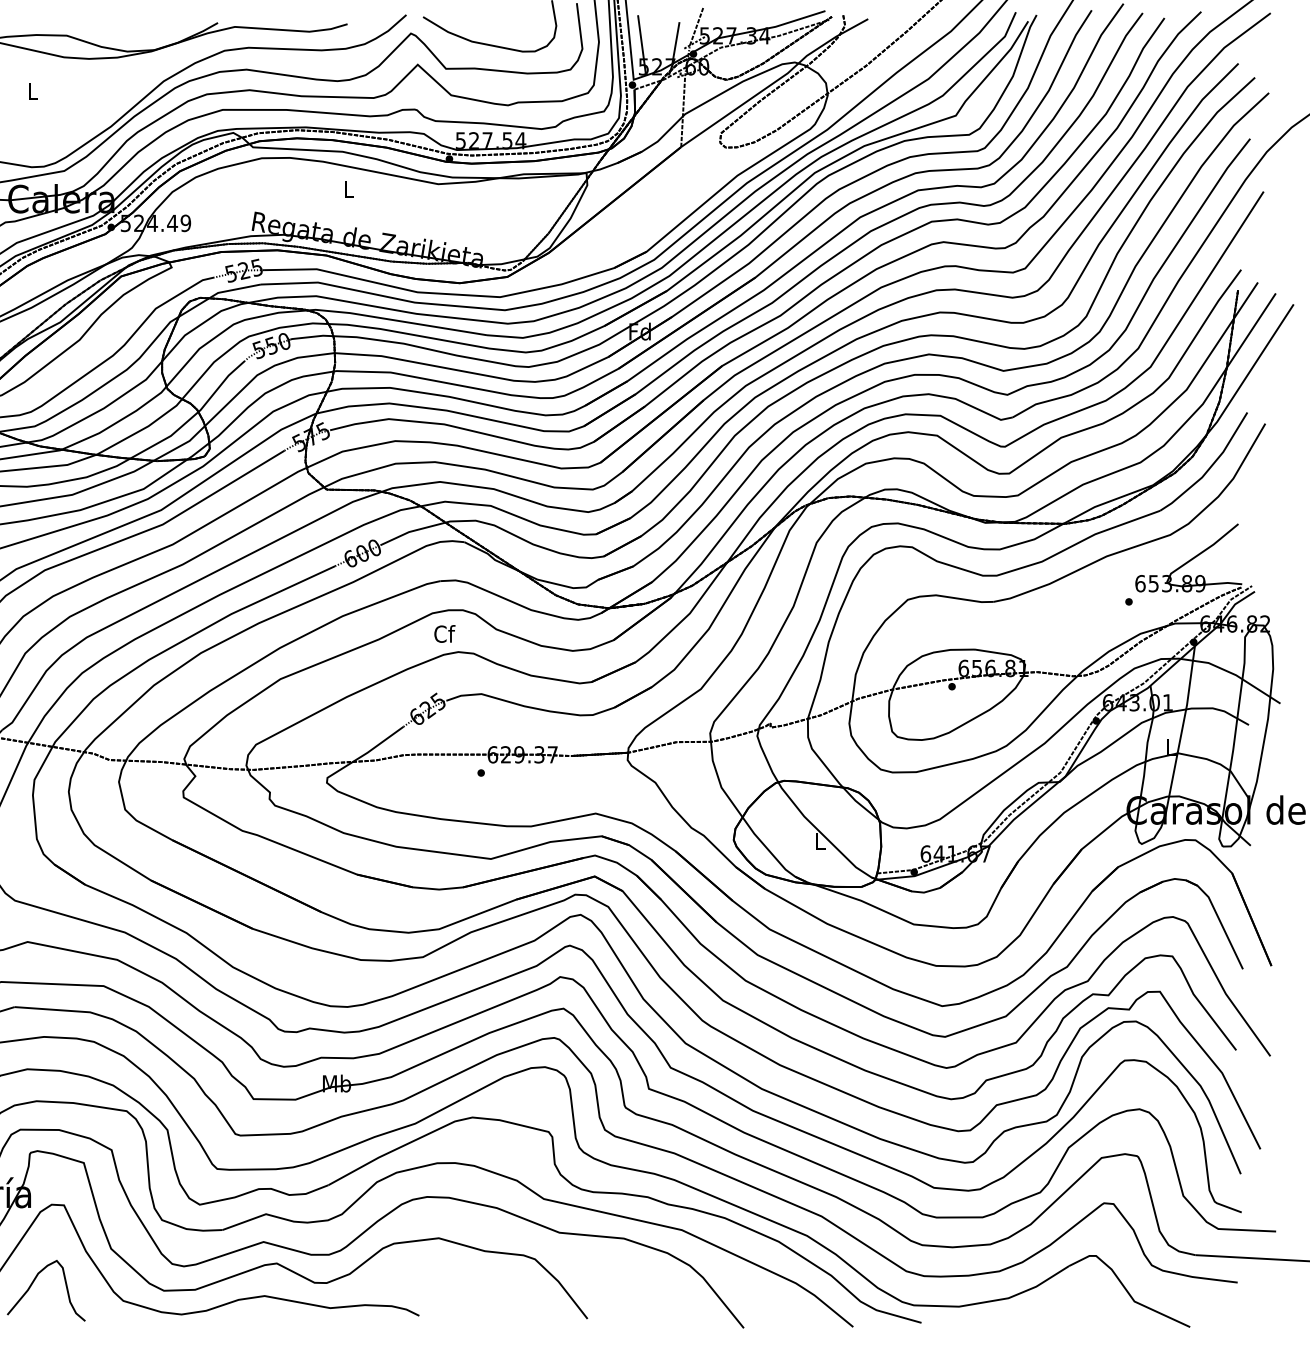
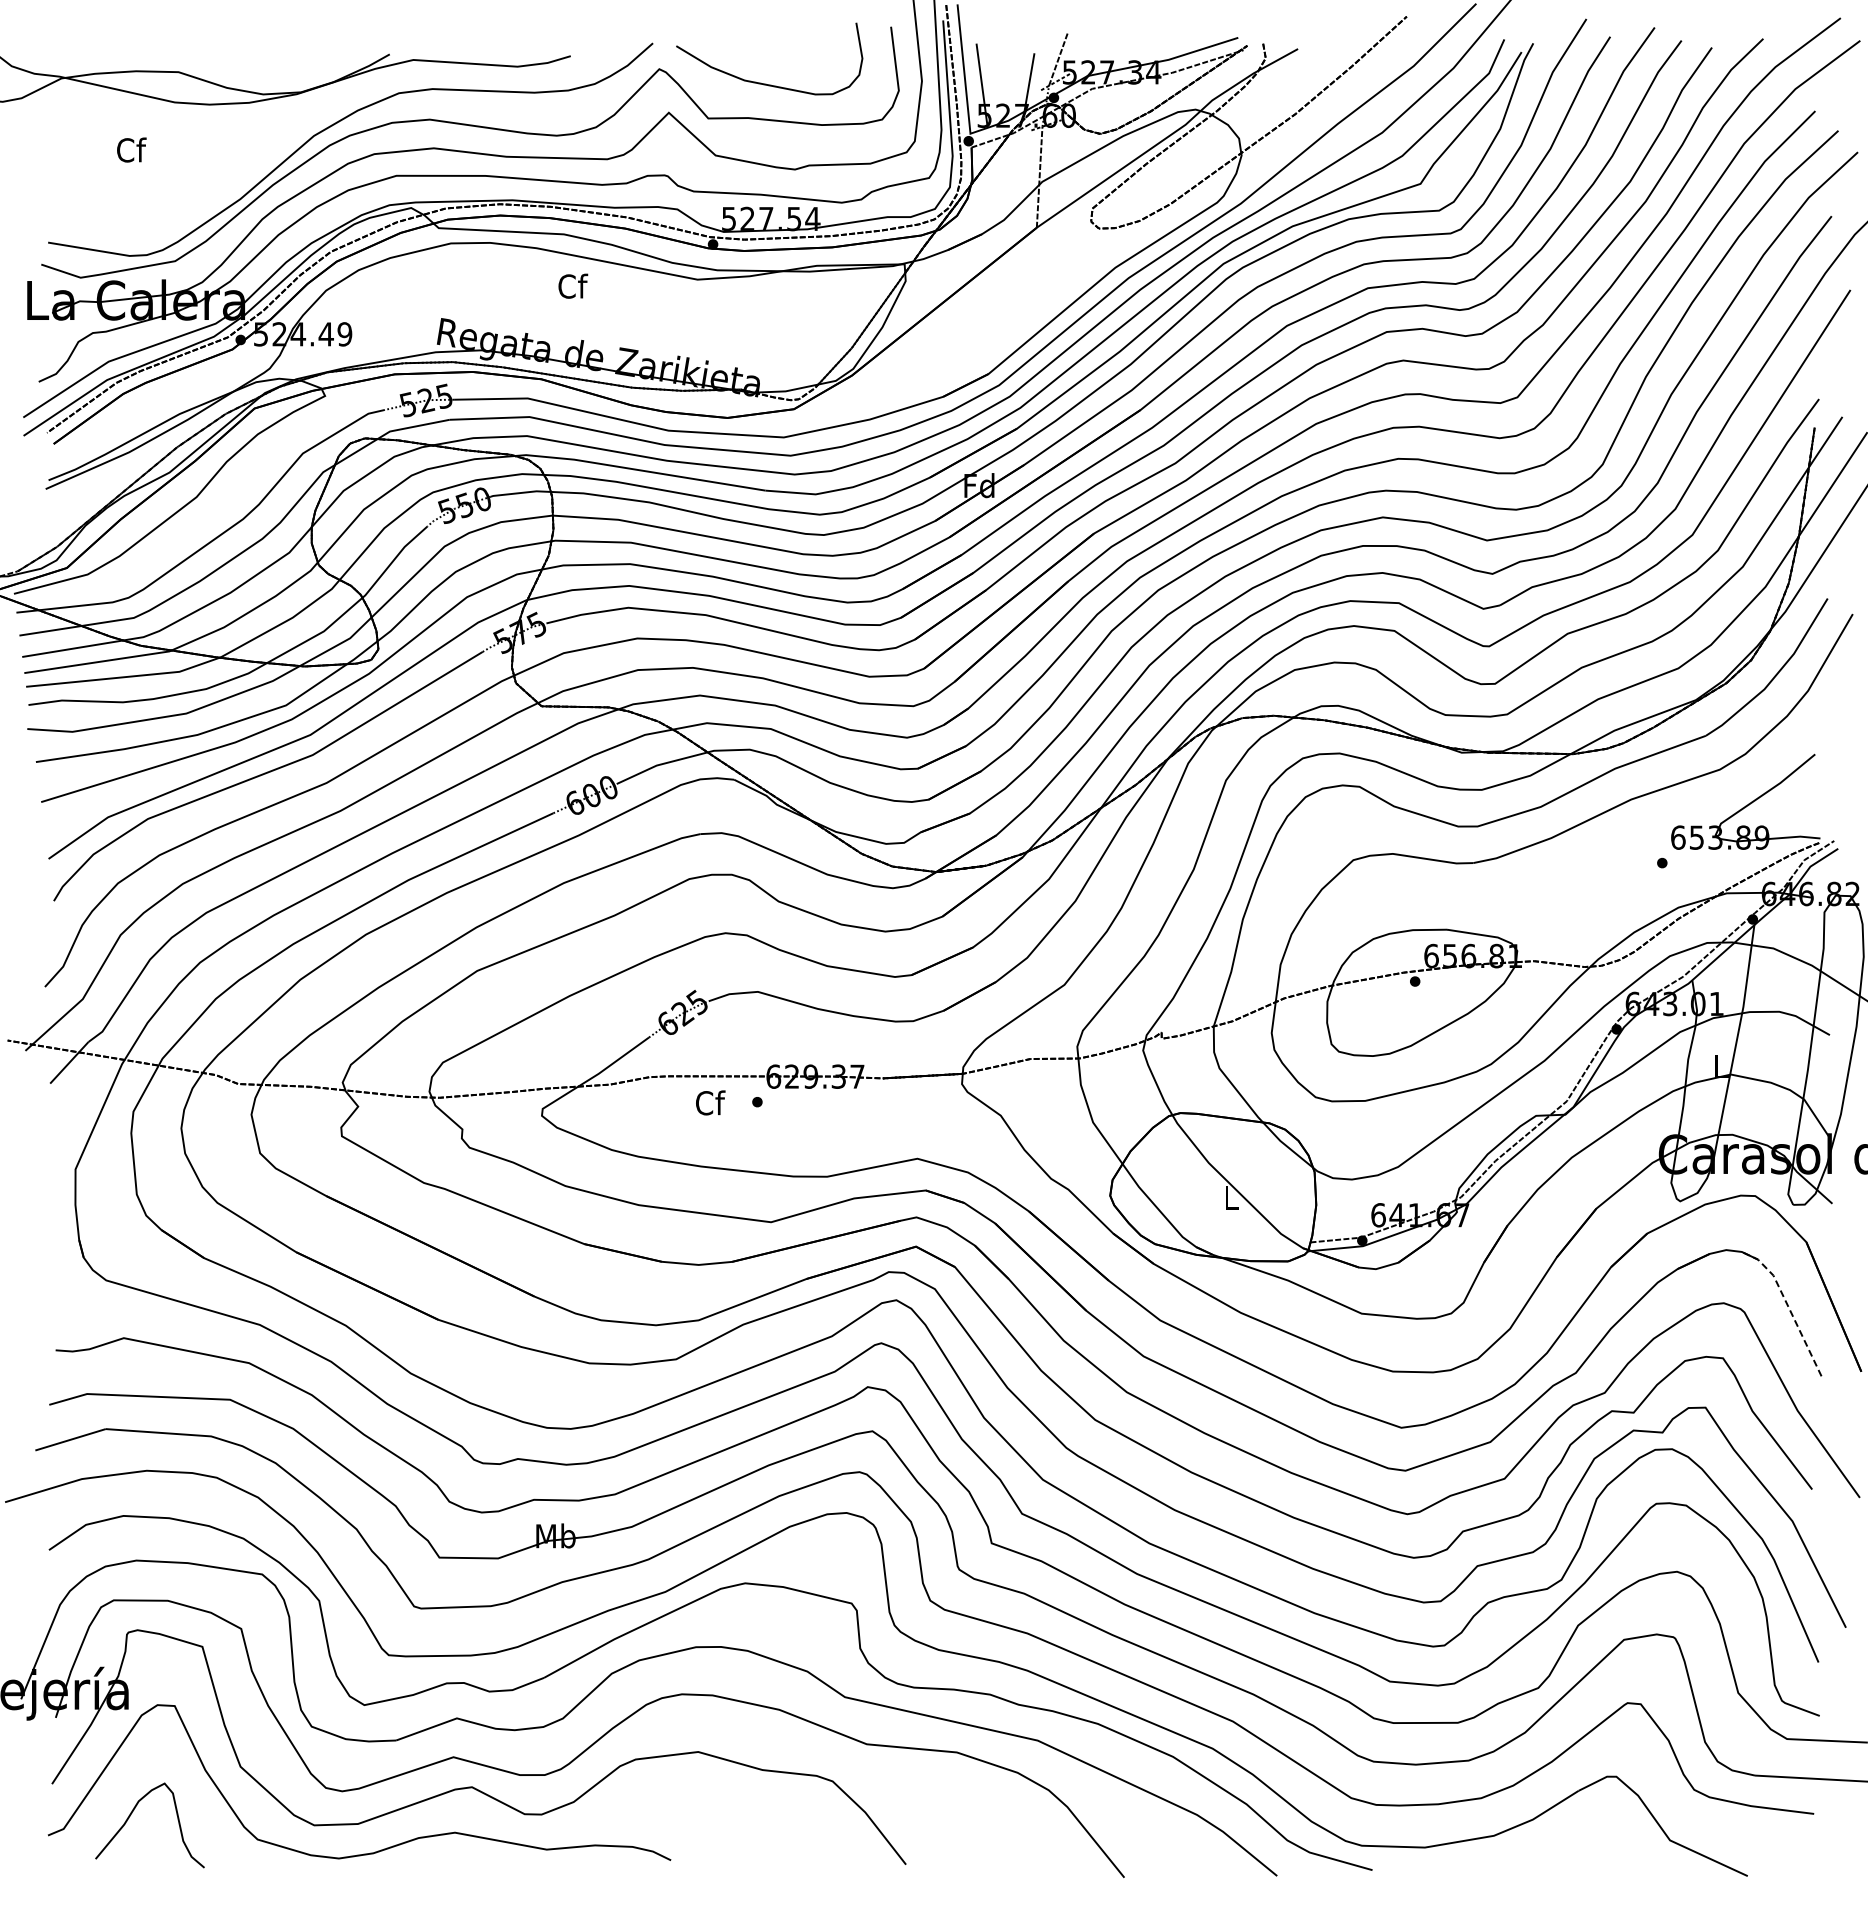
text: (33, 91) -> (131, 149), L -> Cf
text: (349, 188) -> (573, 285), L -> Cf
text: (444, 633) -> (710, 1102), moved
line: (1219, 919) -> (1788, 1306), solid -> dashed

